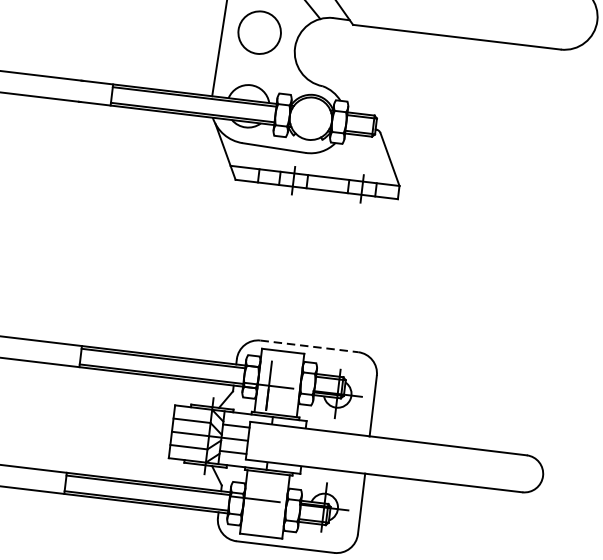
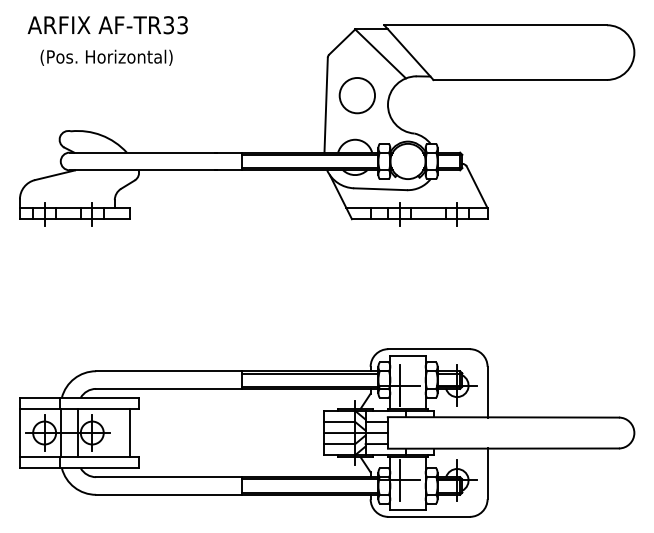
line: (309, 346) -> (429, 349), dashed -> solid
line: (255, 499) -> (399, 480), added

